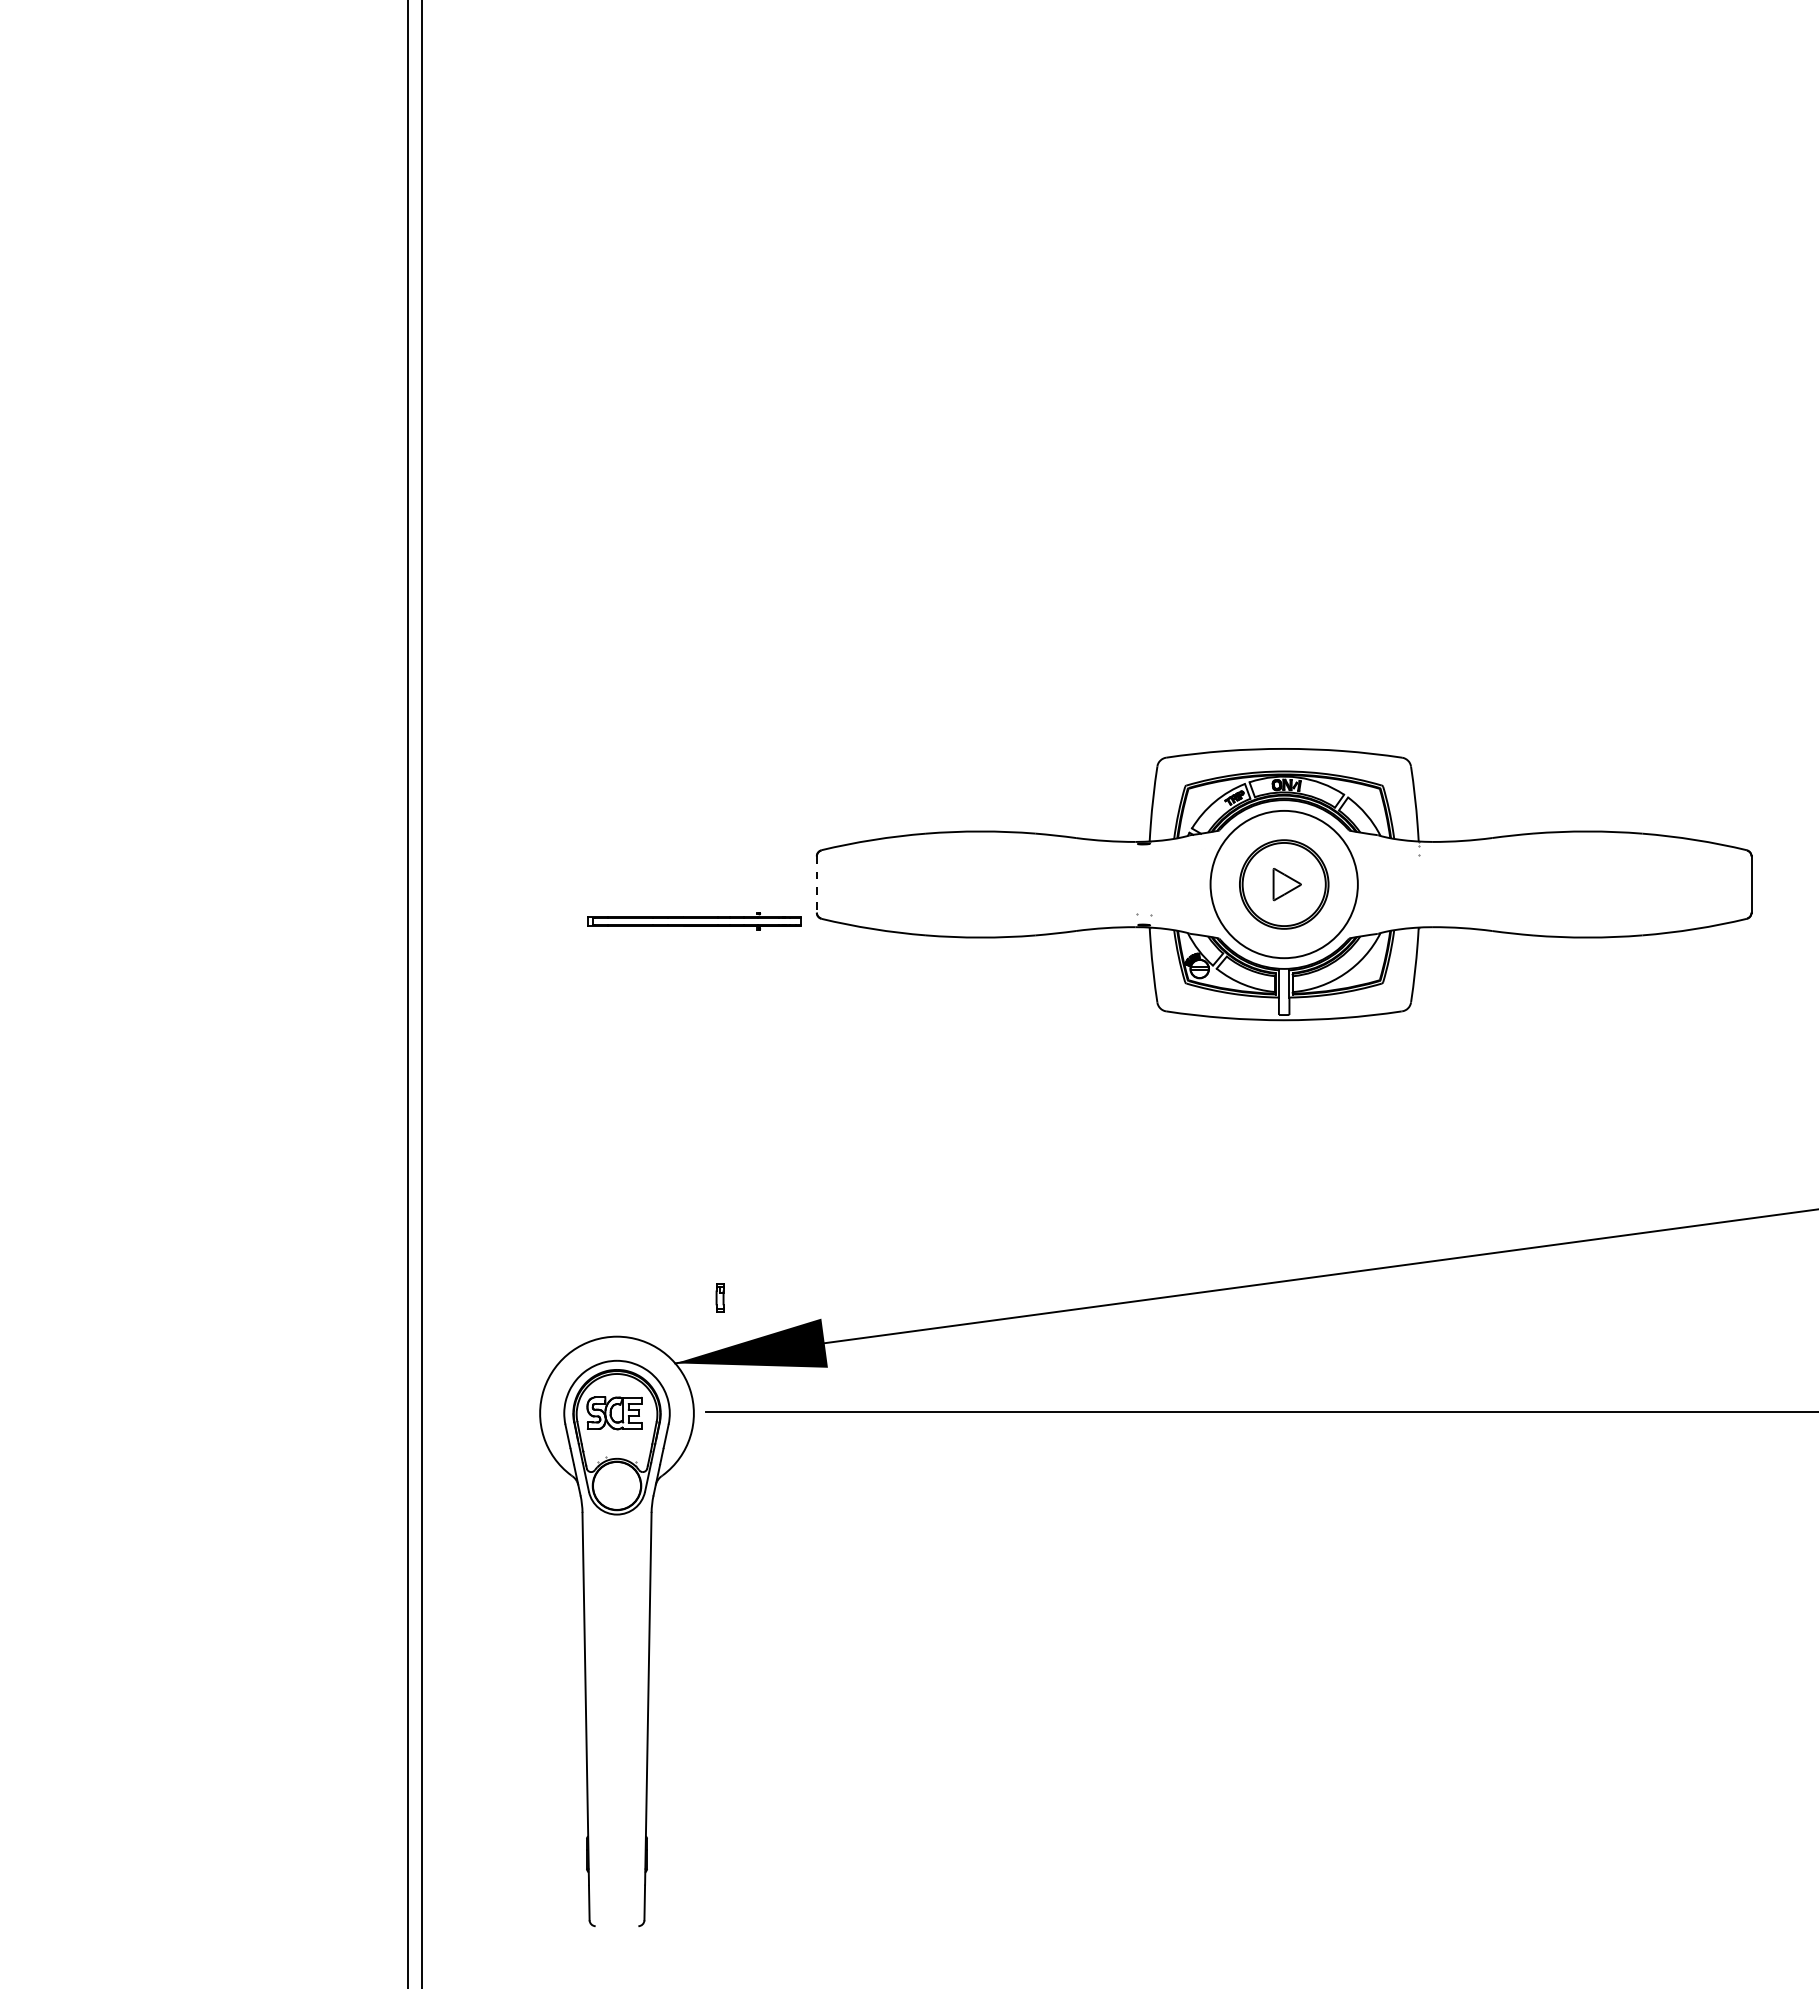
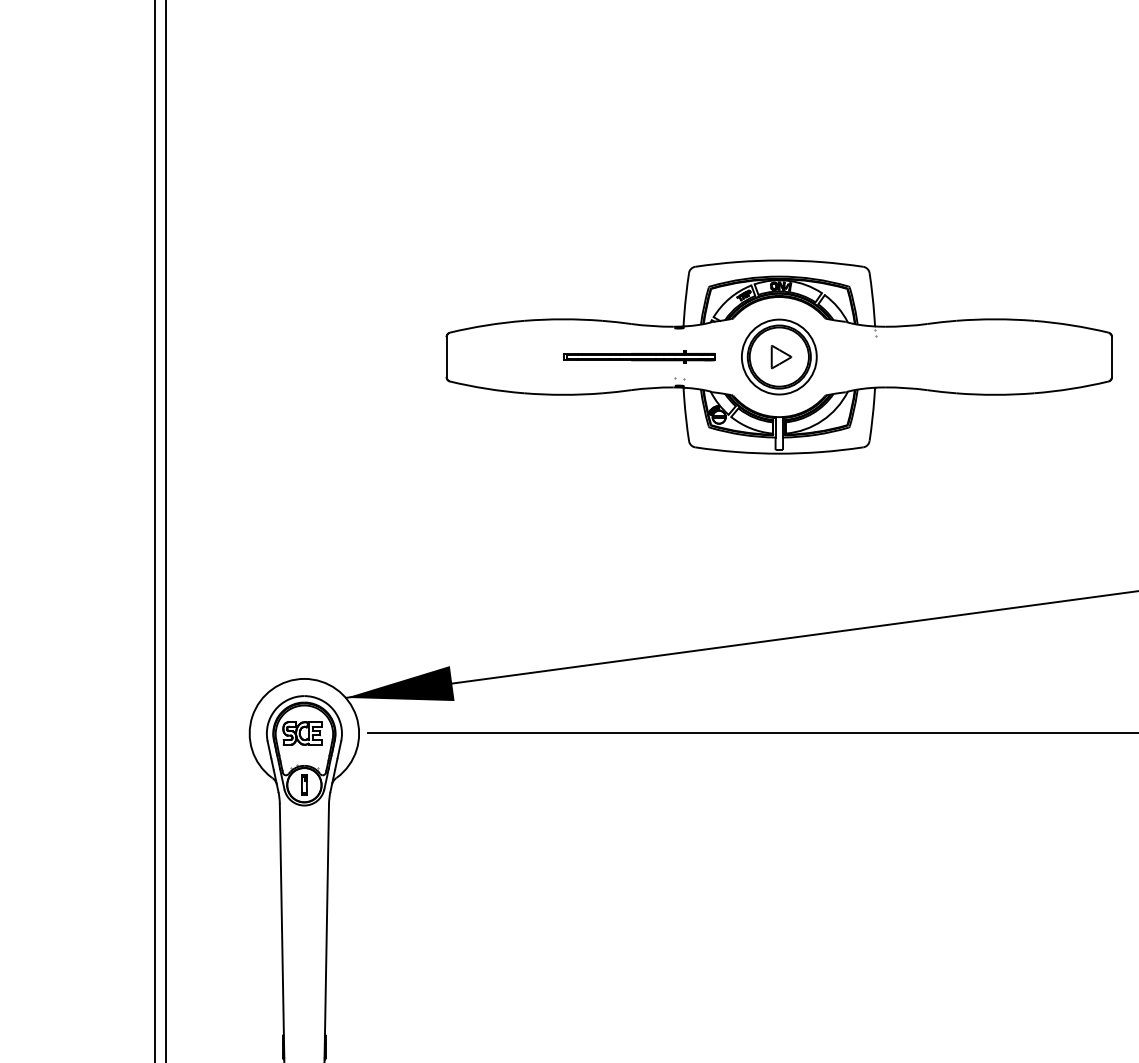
circle: (1283, 884) -> (778, 357), size x0.71
line: (816, 885) -> (446, 357), dashed -> solid
part: (694, 921) -> (639, 357), moved
part: (719, 1297) -> (304, 784), moved

